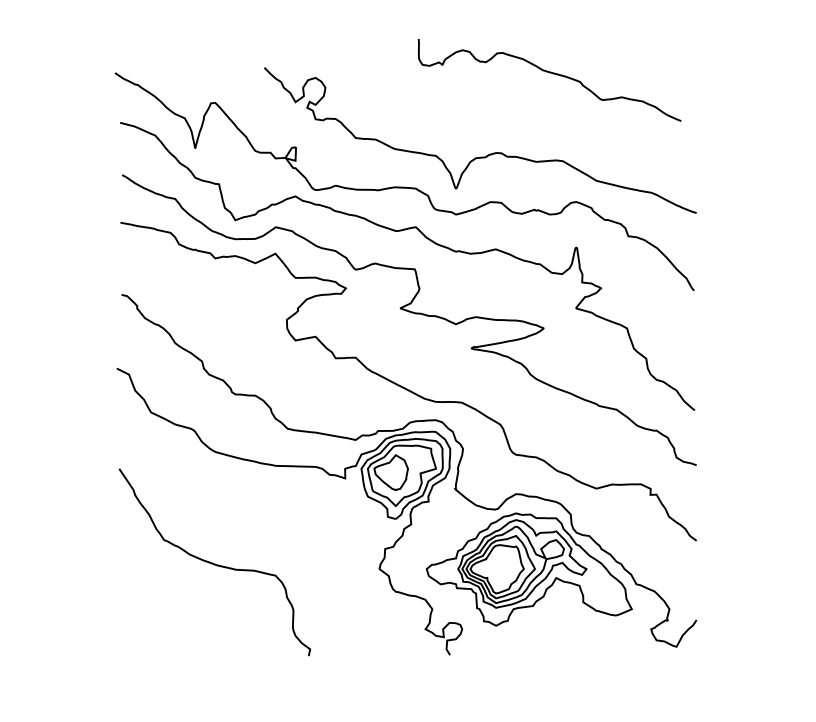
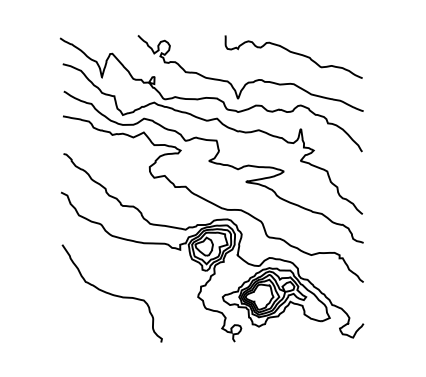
curve: (552, 75) -> (295, 54), moved

